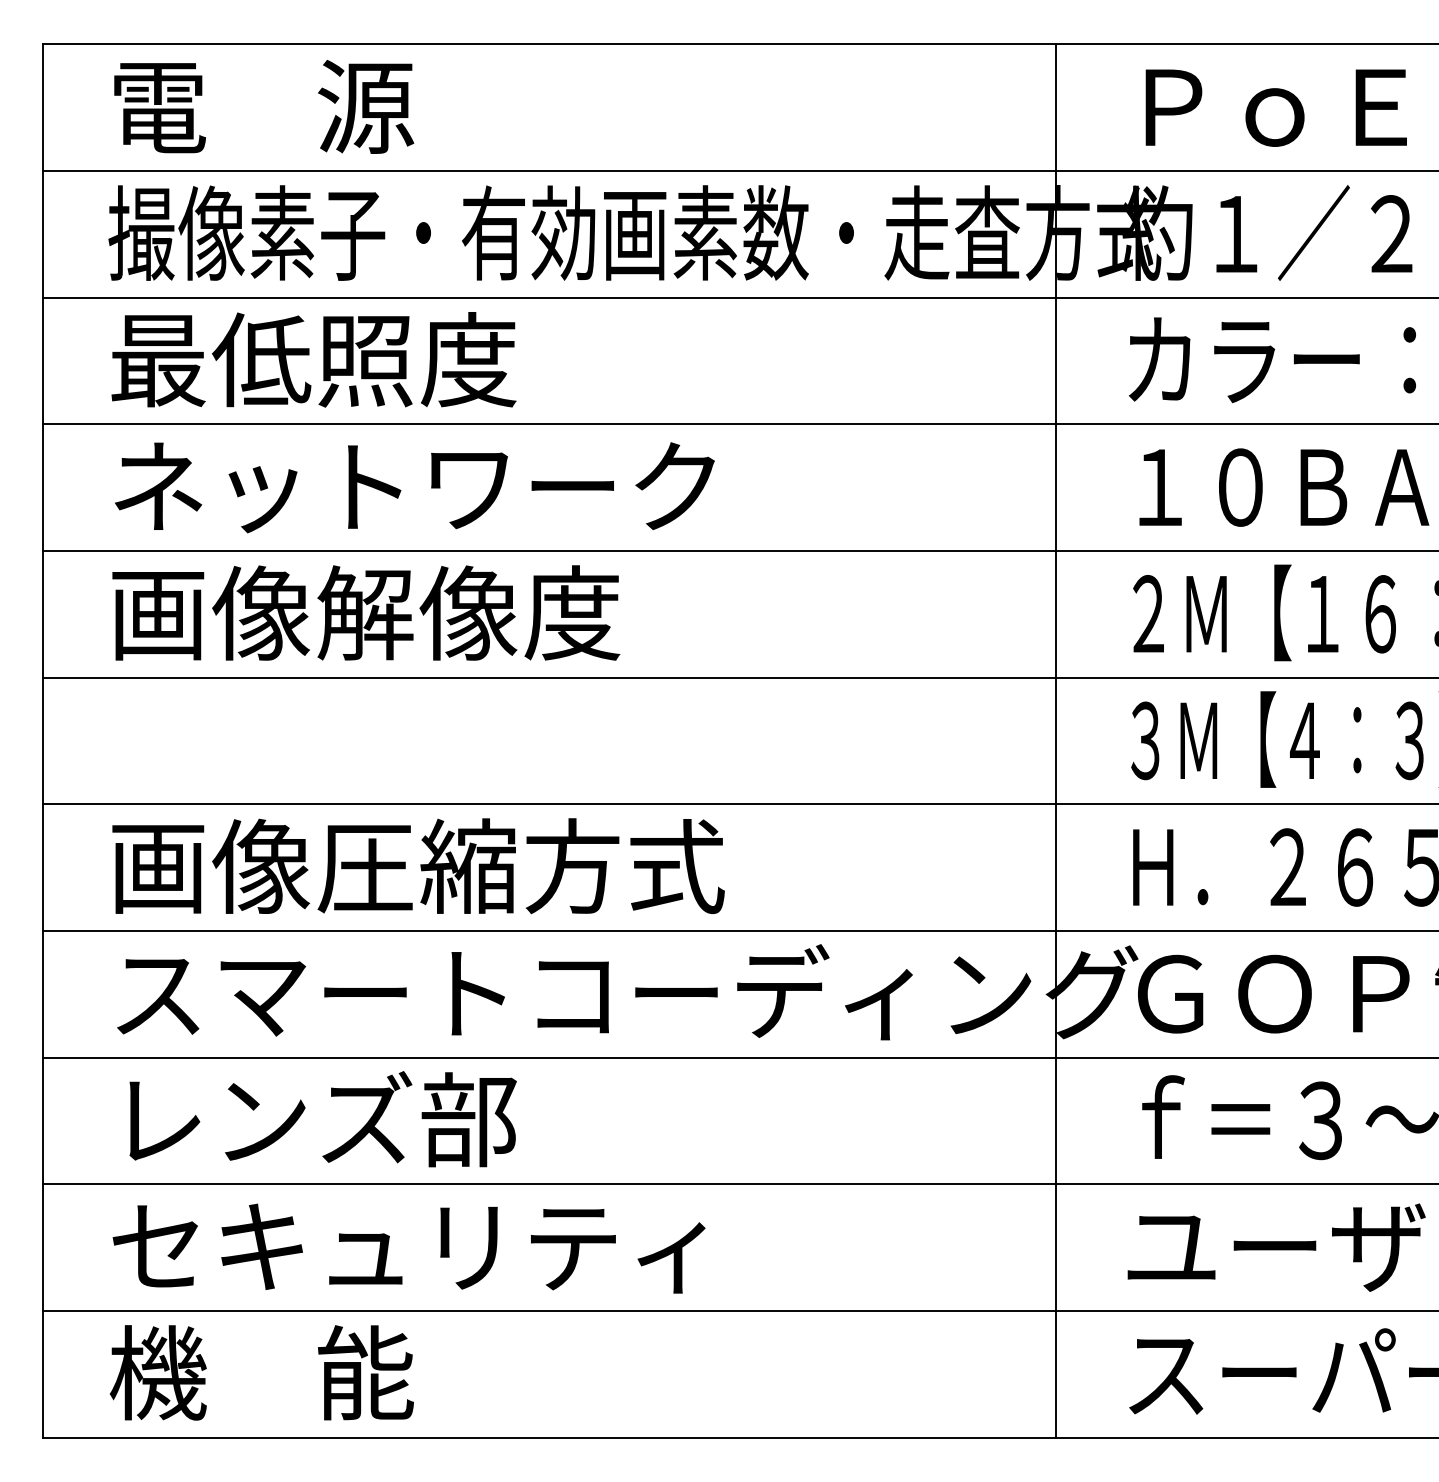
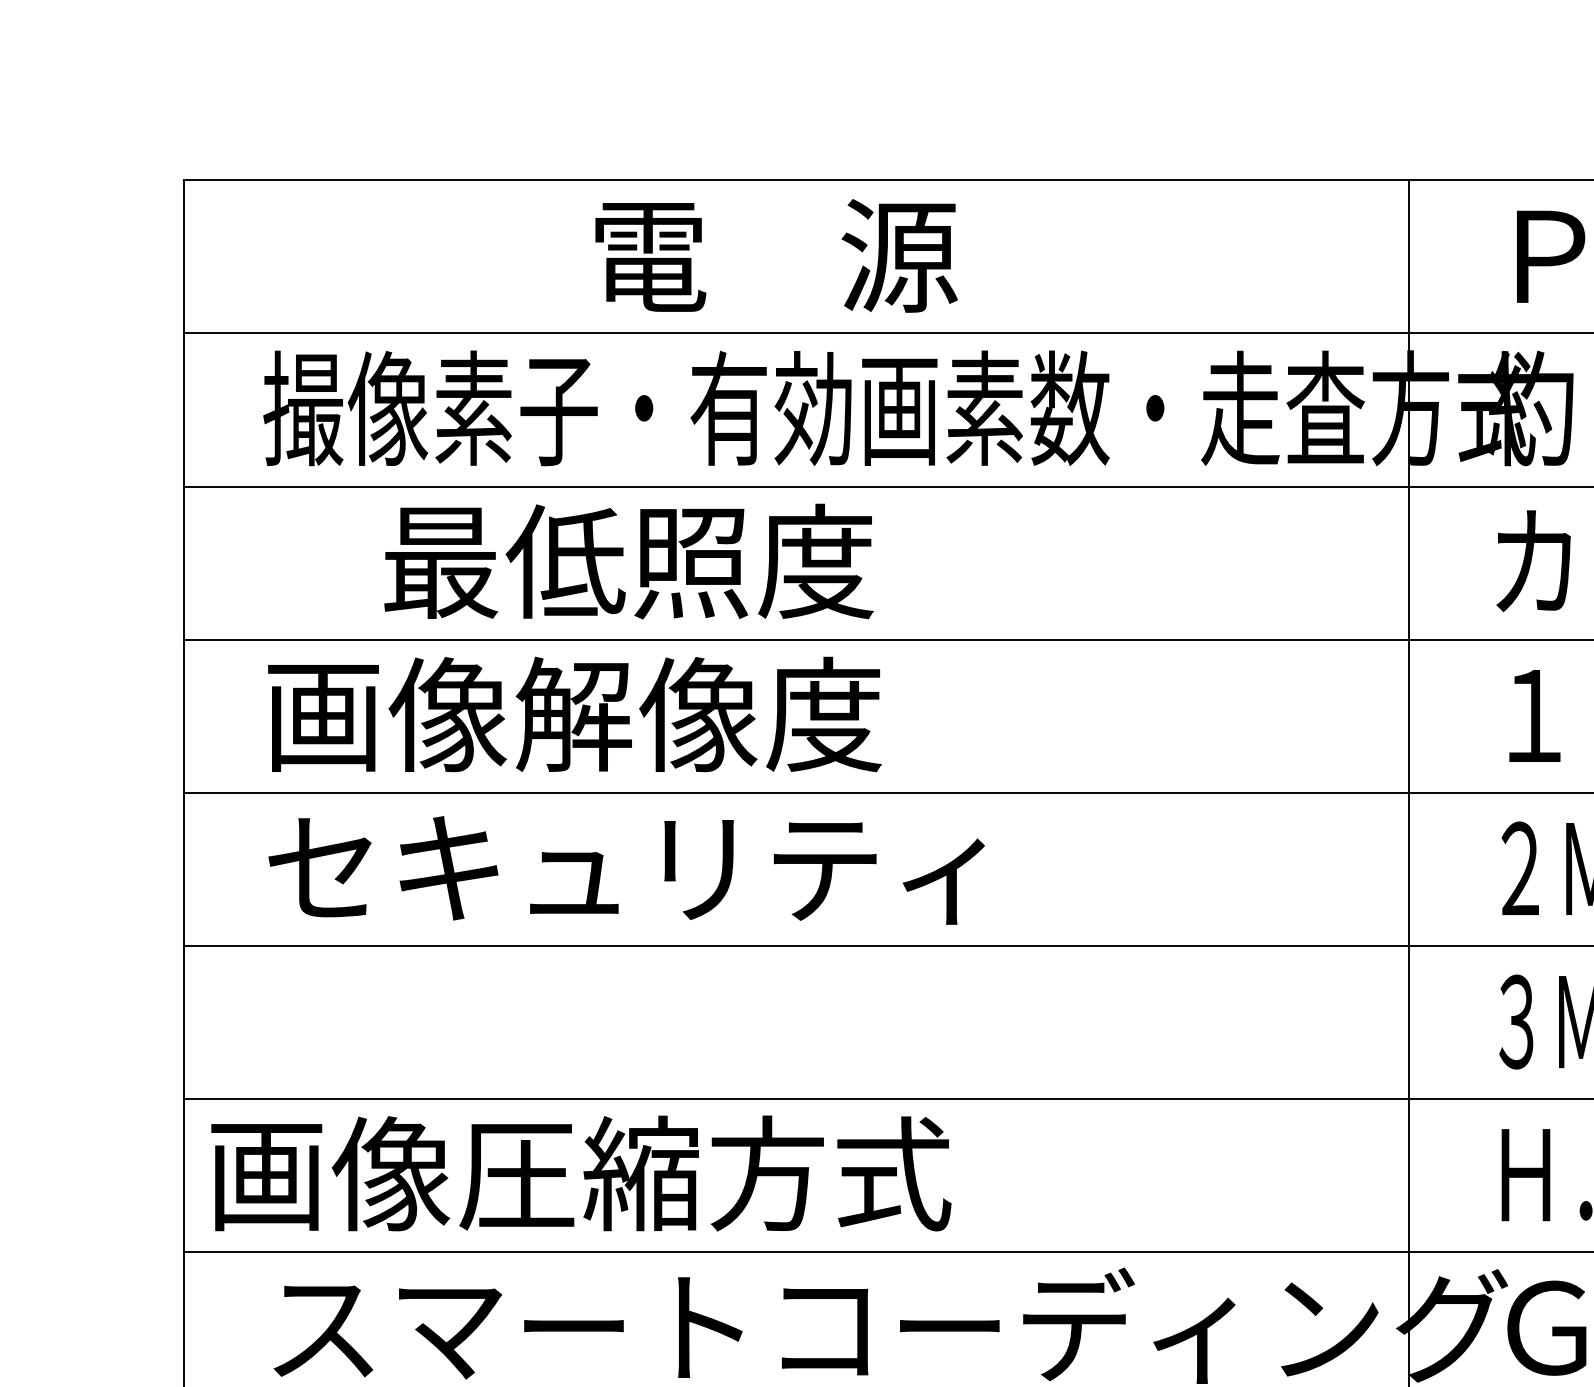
text: (264, 106) -> (776, 255), moved
text: (313, 359) -> (628, 561), moved
text: (413, 486) -> (631, 714), ネットワーク -> 画像解像度
text: (408, 612) -> (625, 866), 画像解像度 -> セキュリティ
text: (418, 866) -> (581, 1173), moved

